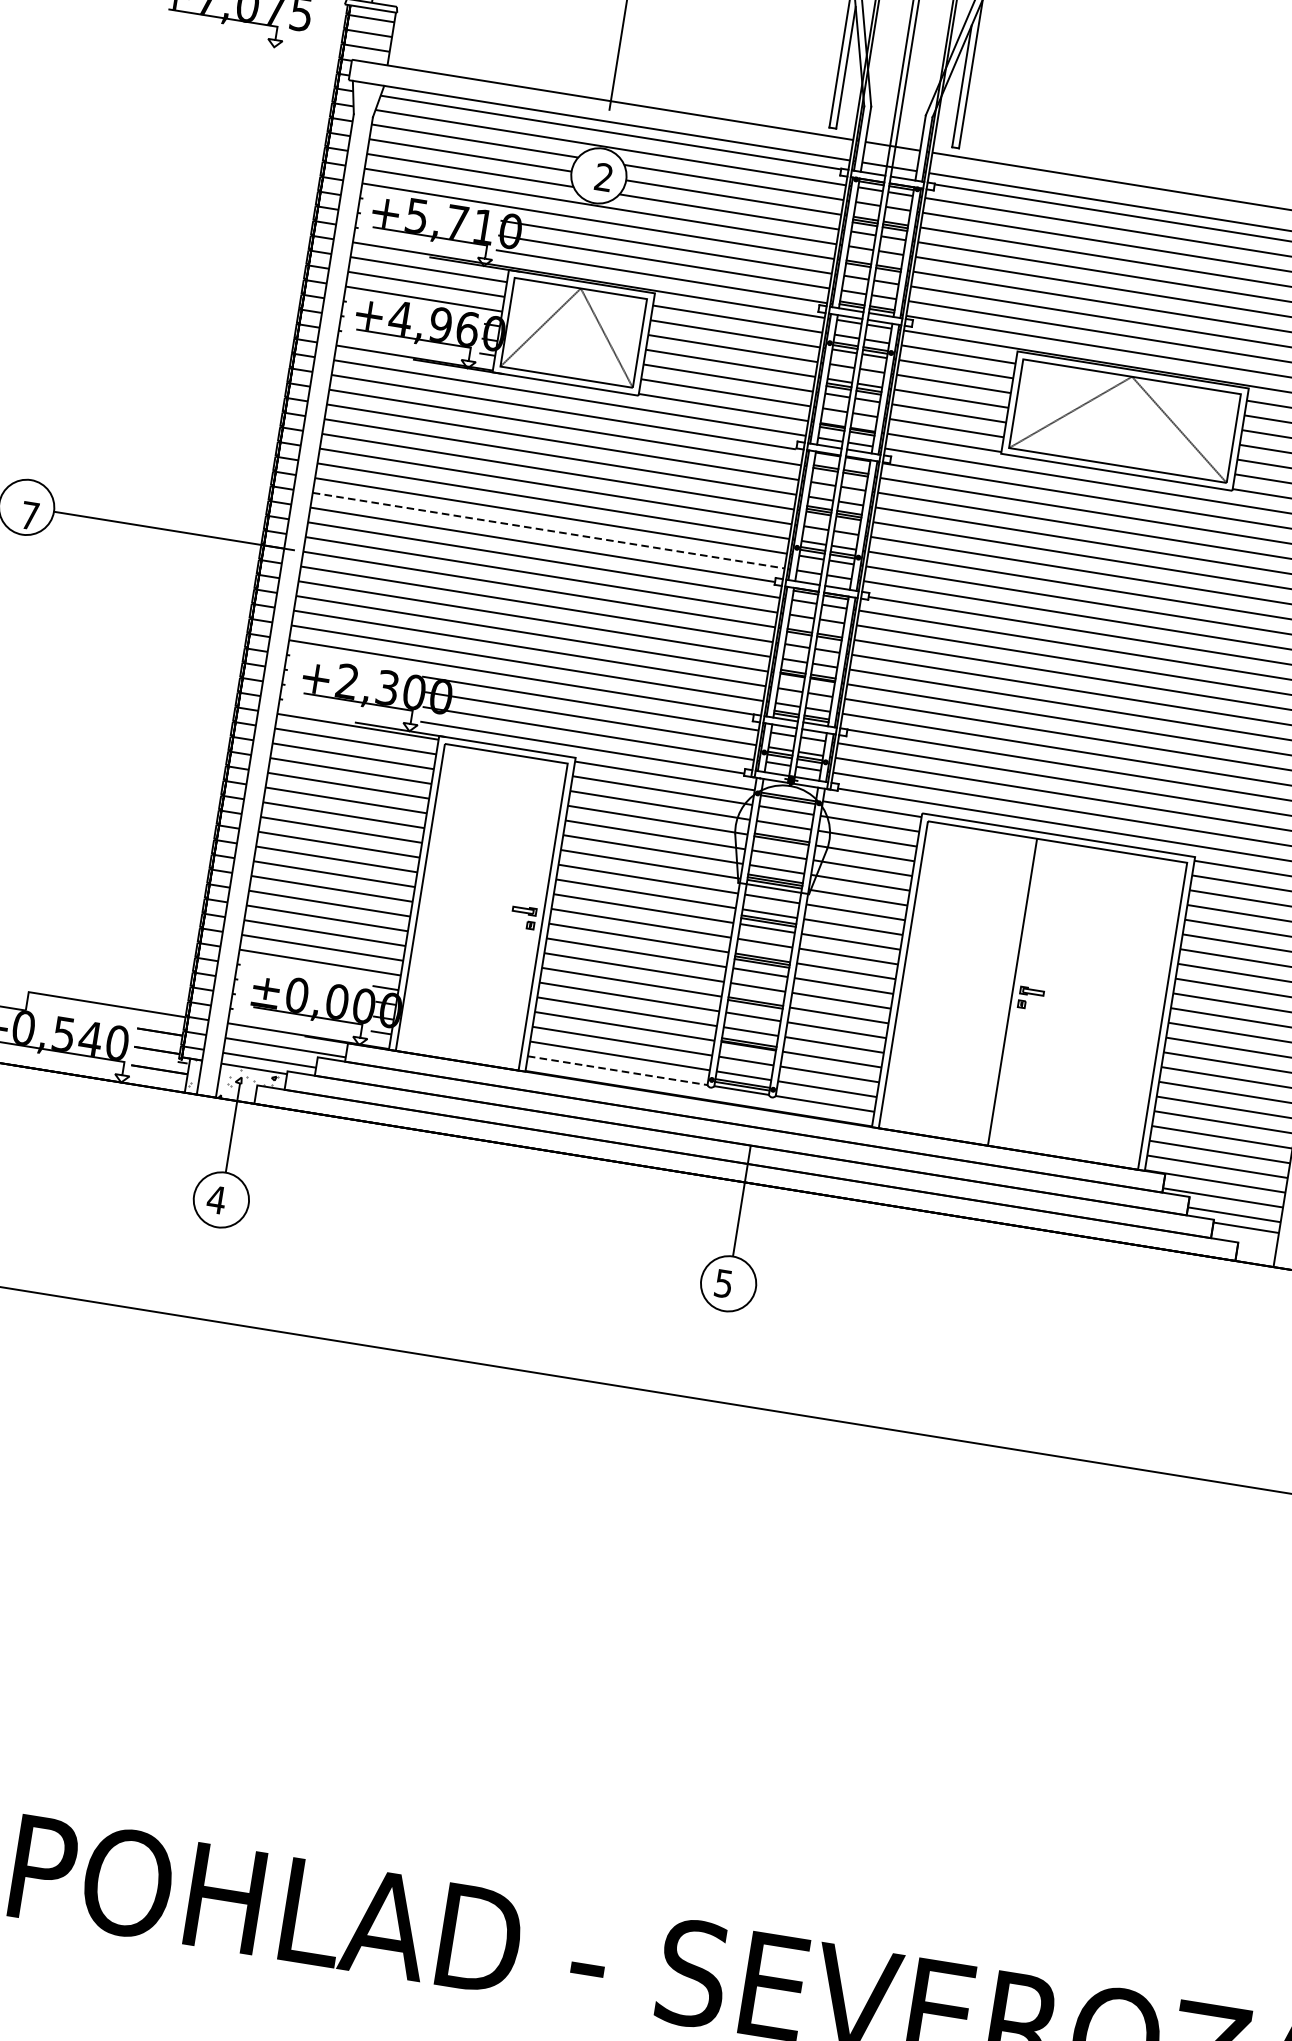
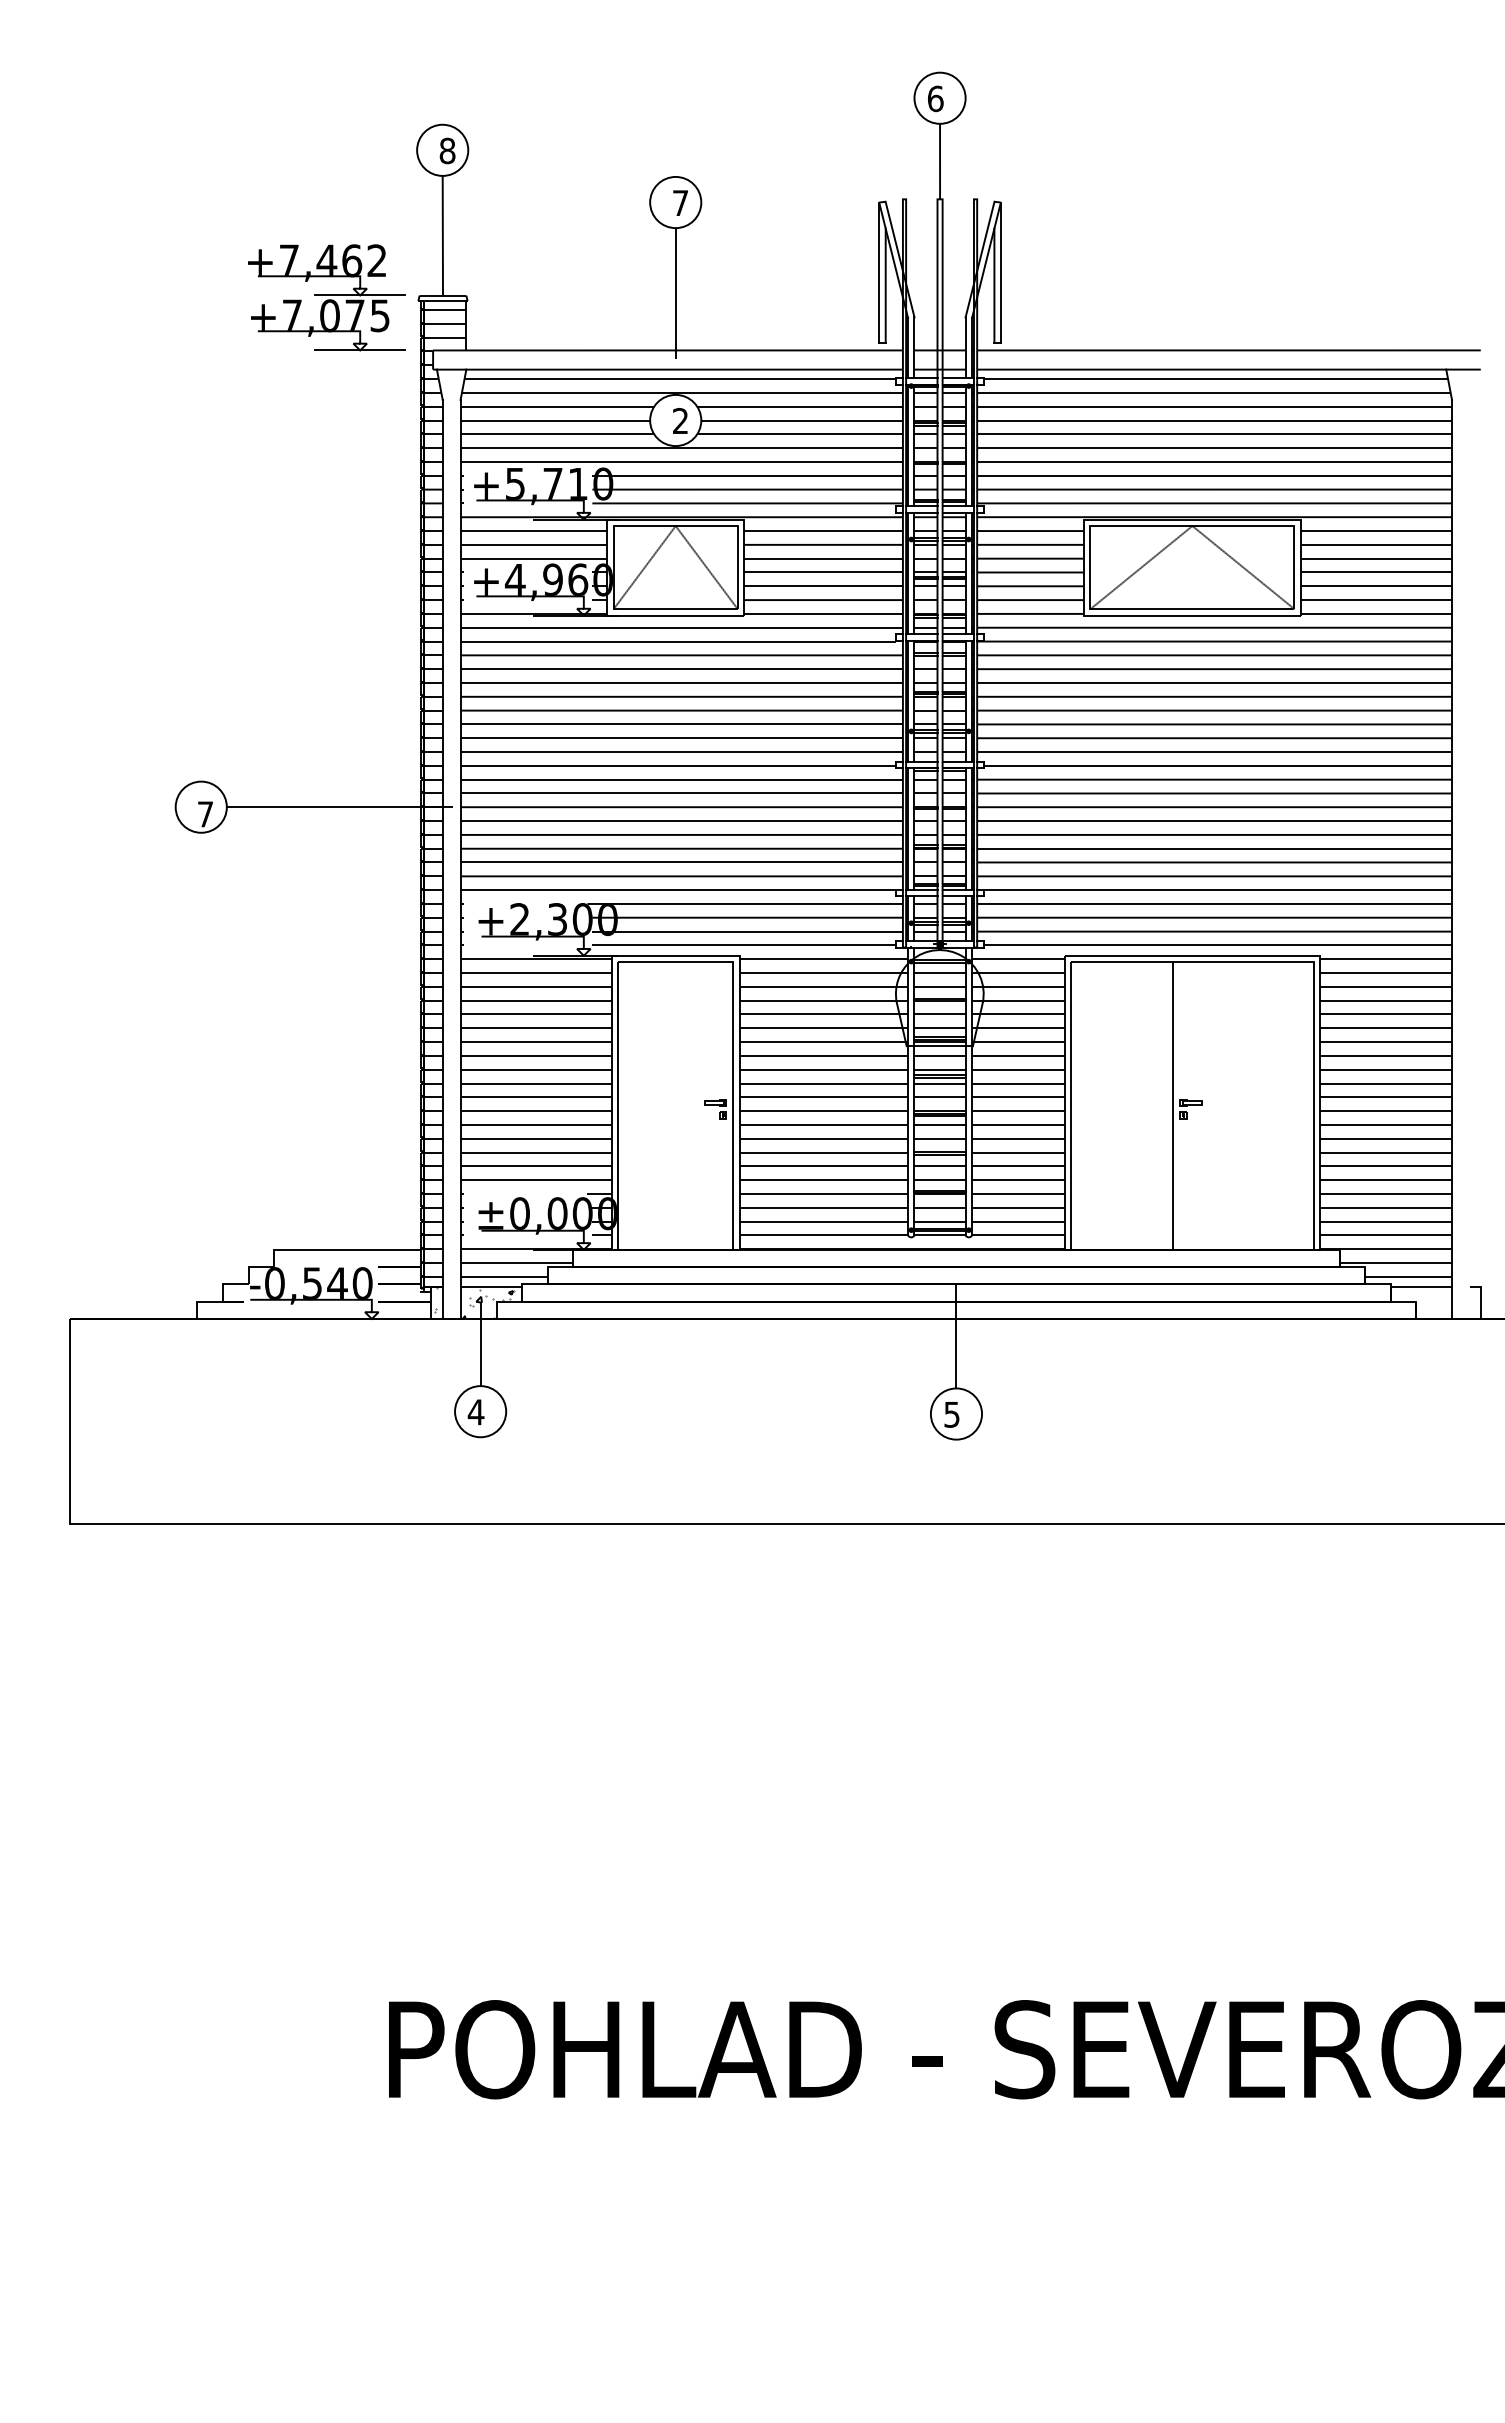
line: (273, 47) -> (359, 350), added
line: (549, 531) -> (682, 752), dashed -> solid
line: (618, 1070) -> (824, 1235), dashed -> solid

